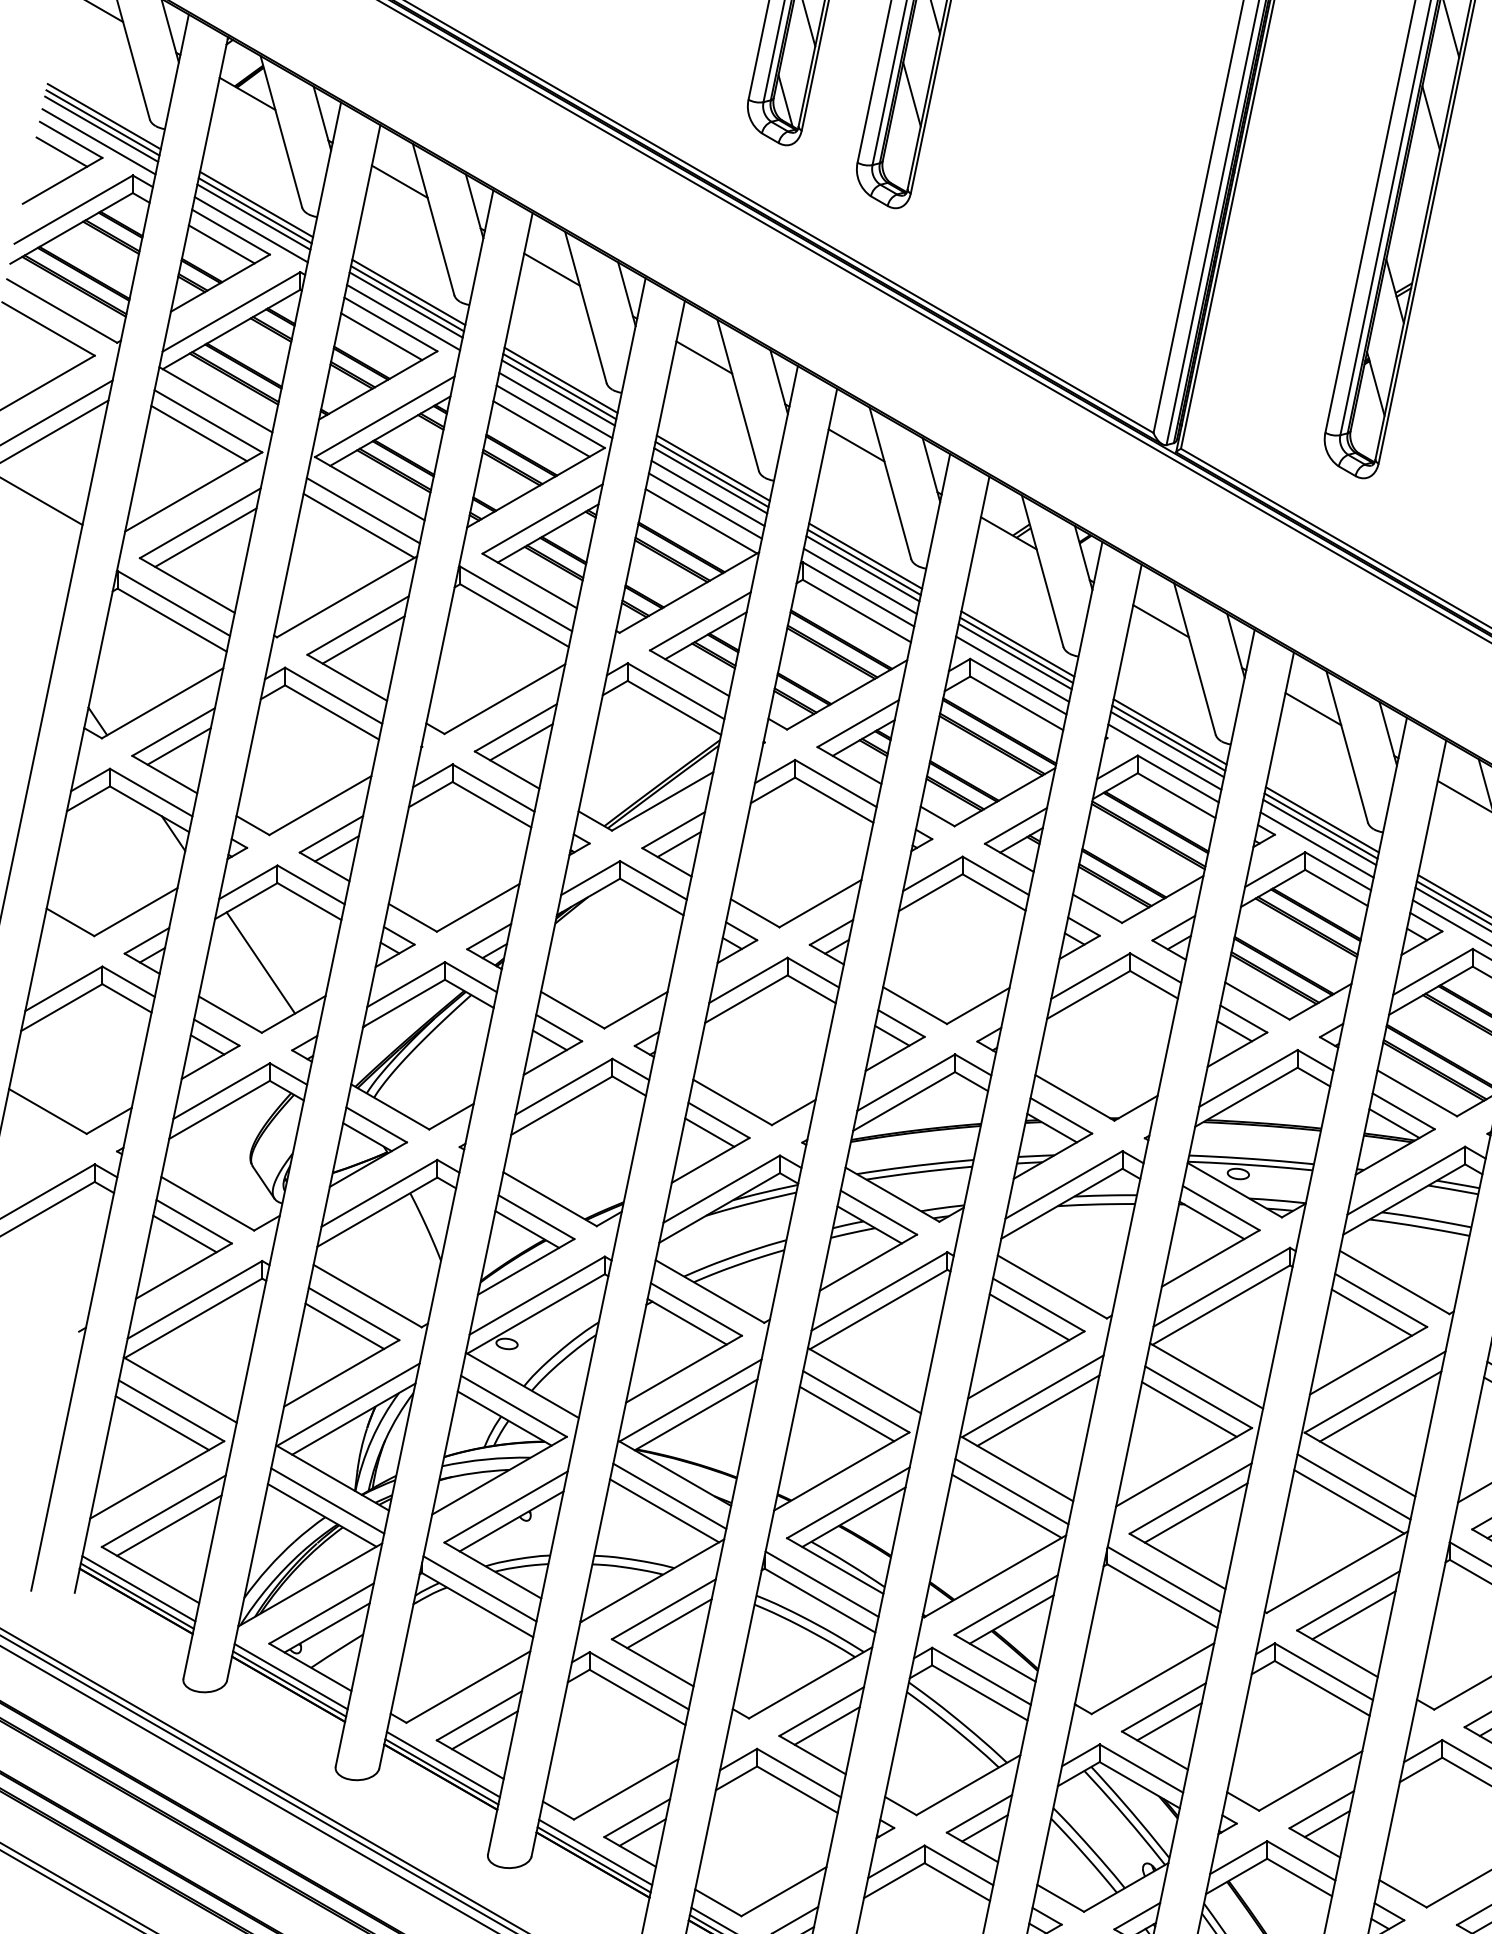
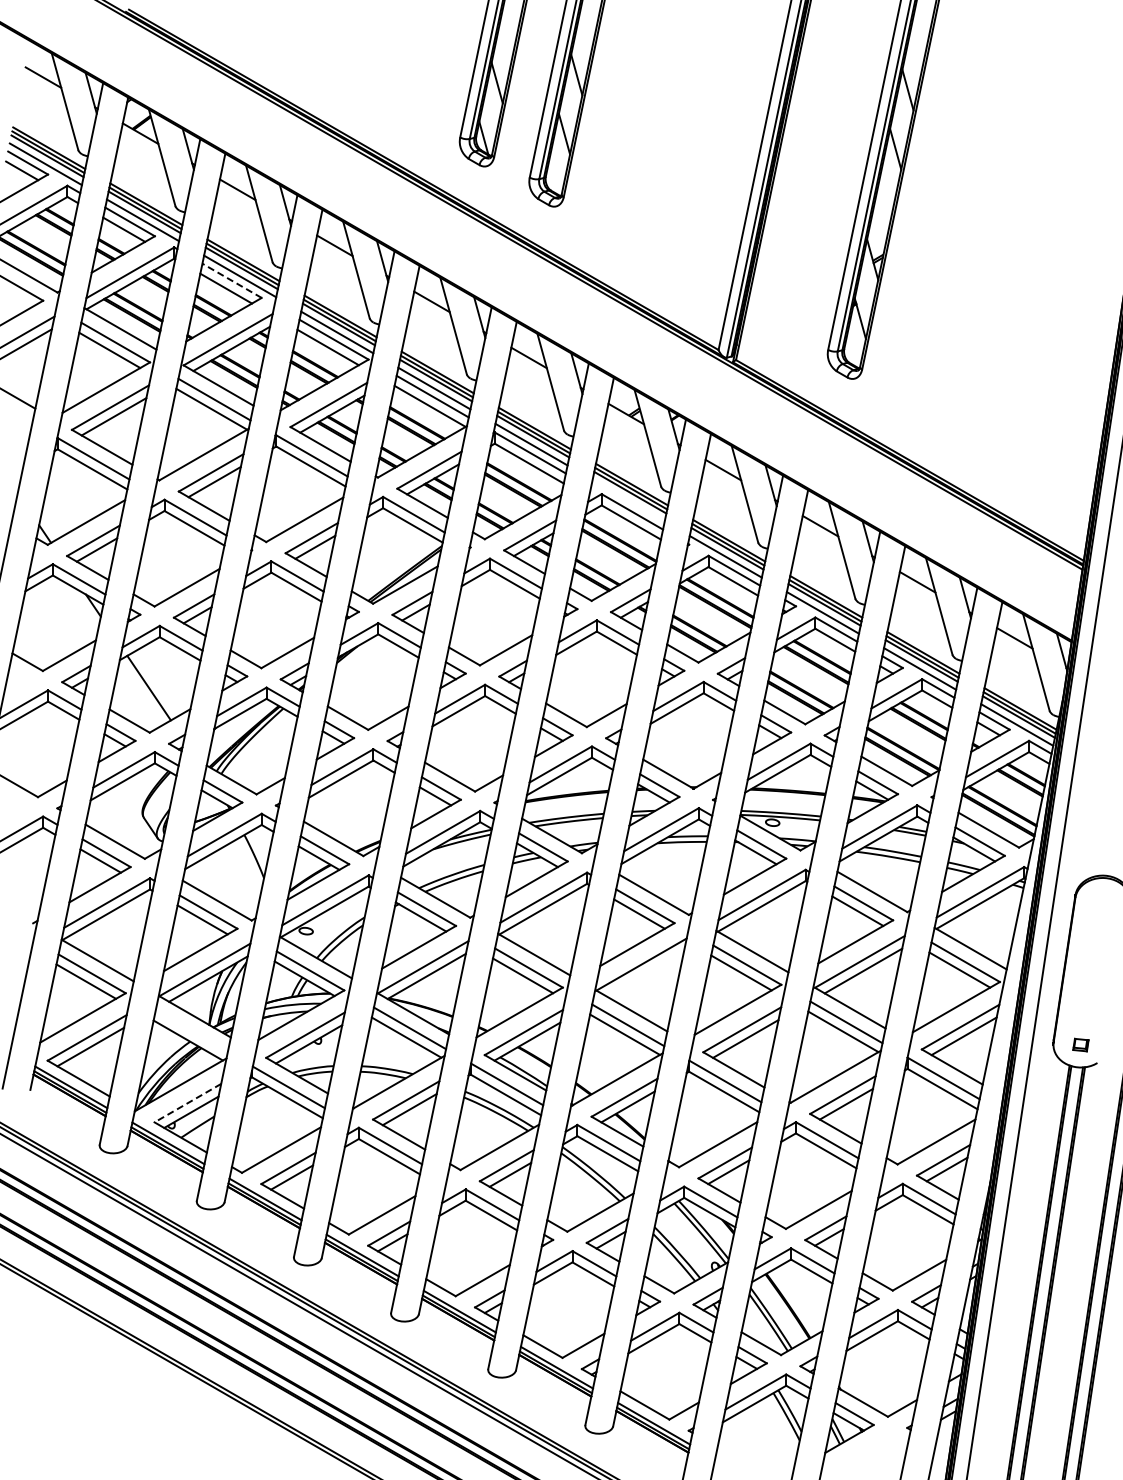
line: (389, 323) -> (231, 280), solid -> dashed
line: (1012, 668) -> (628, 500), removed
line: (1038, 1410) -> (645, 973), removed
line: (327, 1501) -> (191, 1031), removed
line: (321, 1614) -> (187, 1103), solid -> dashed

